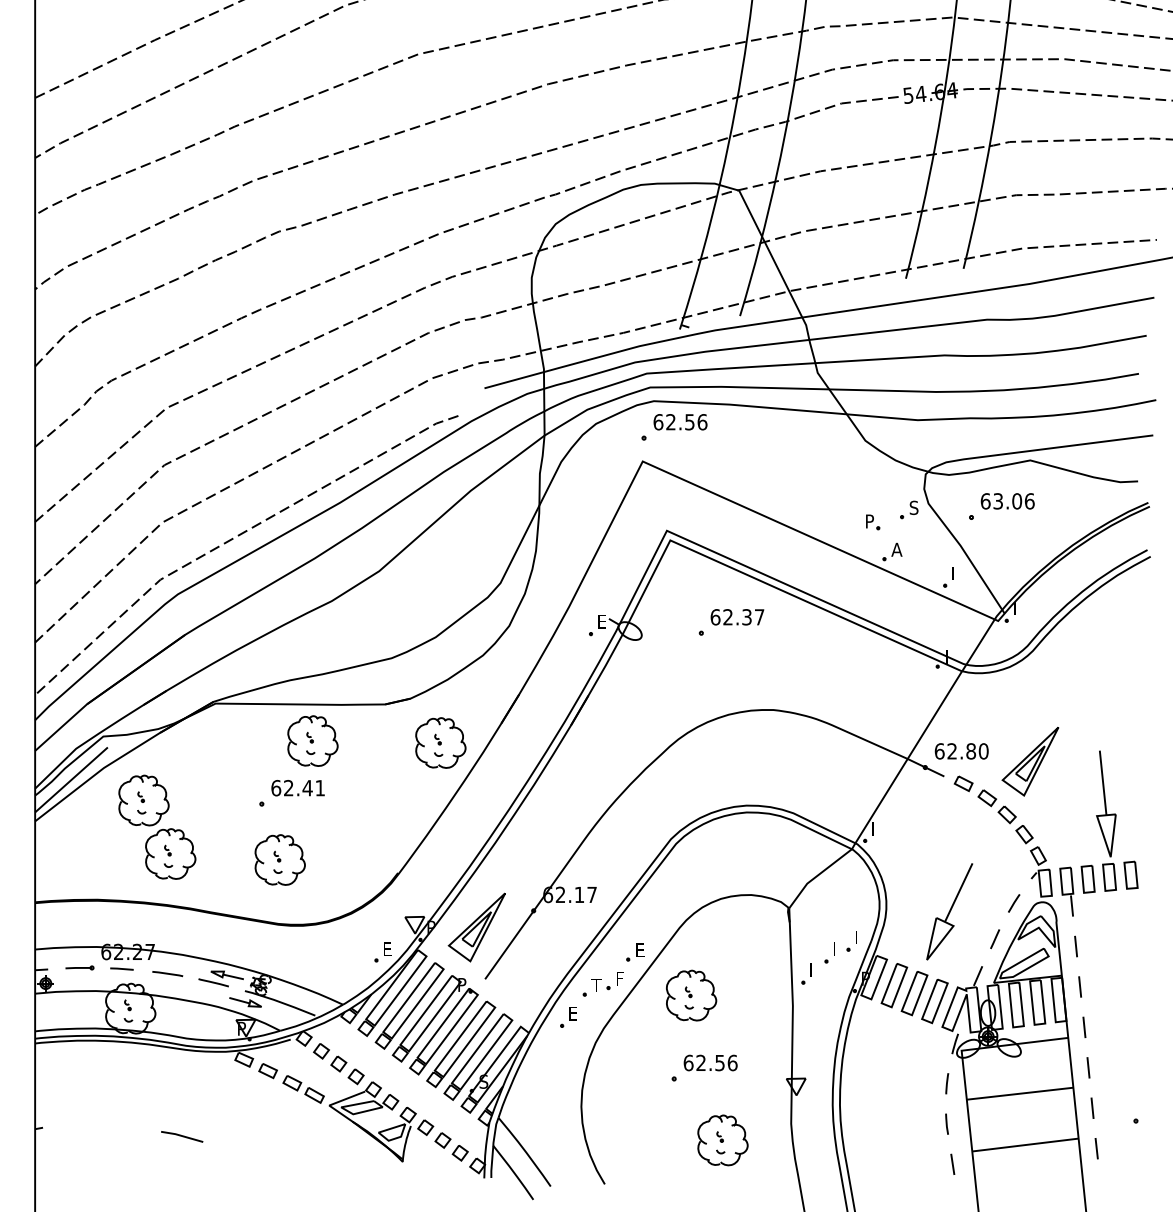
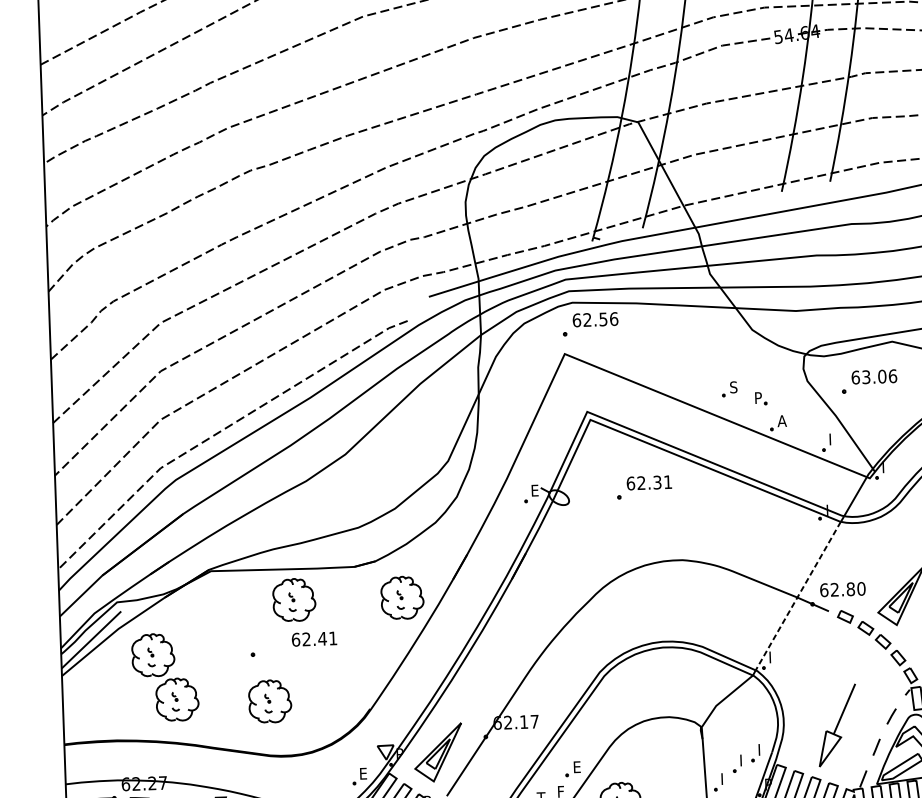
part: (909, 509) -> (729, 388), moved
text: (759, 617) -> (668, 482), 62.37 -> 62.31
line: (909, 756) -> (798, 595), solid -> dashed
text: (297, 788) -> (313, 639), moved

